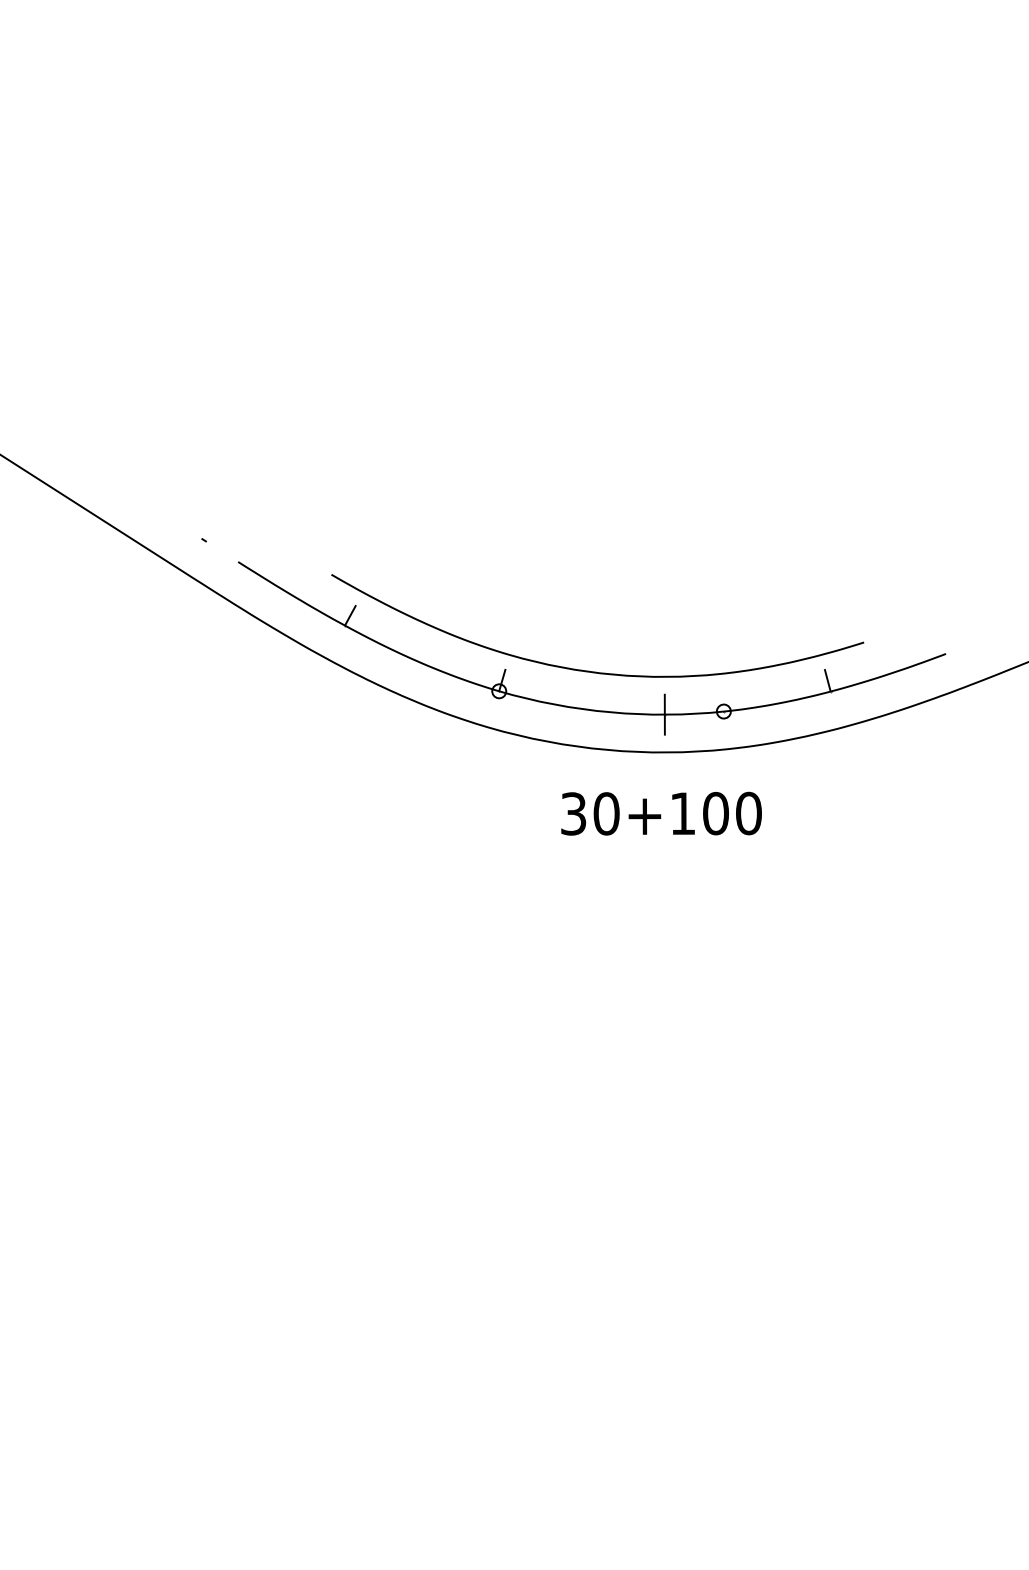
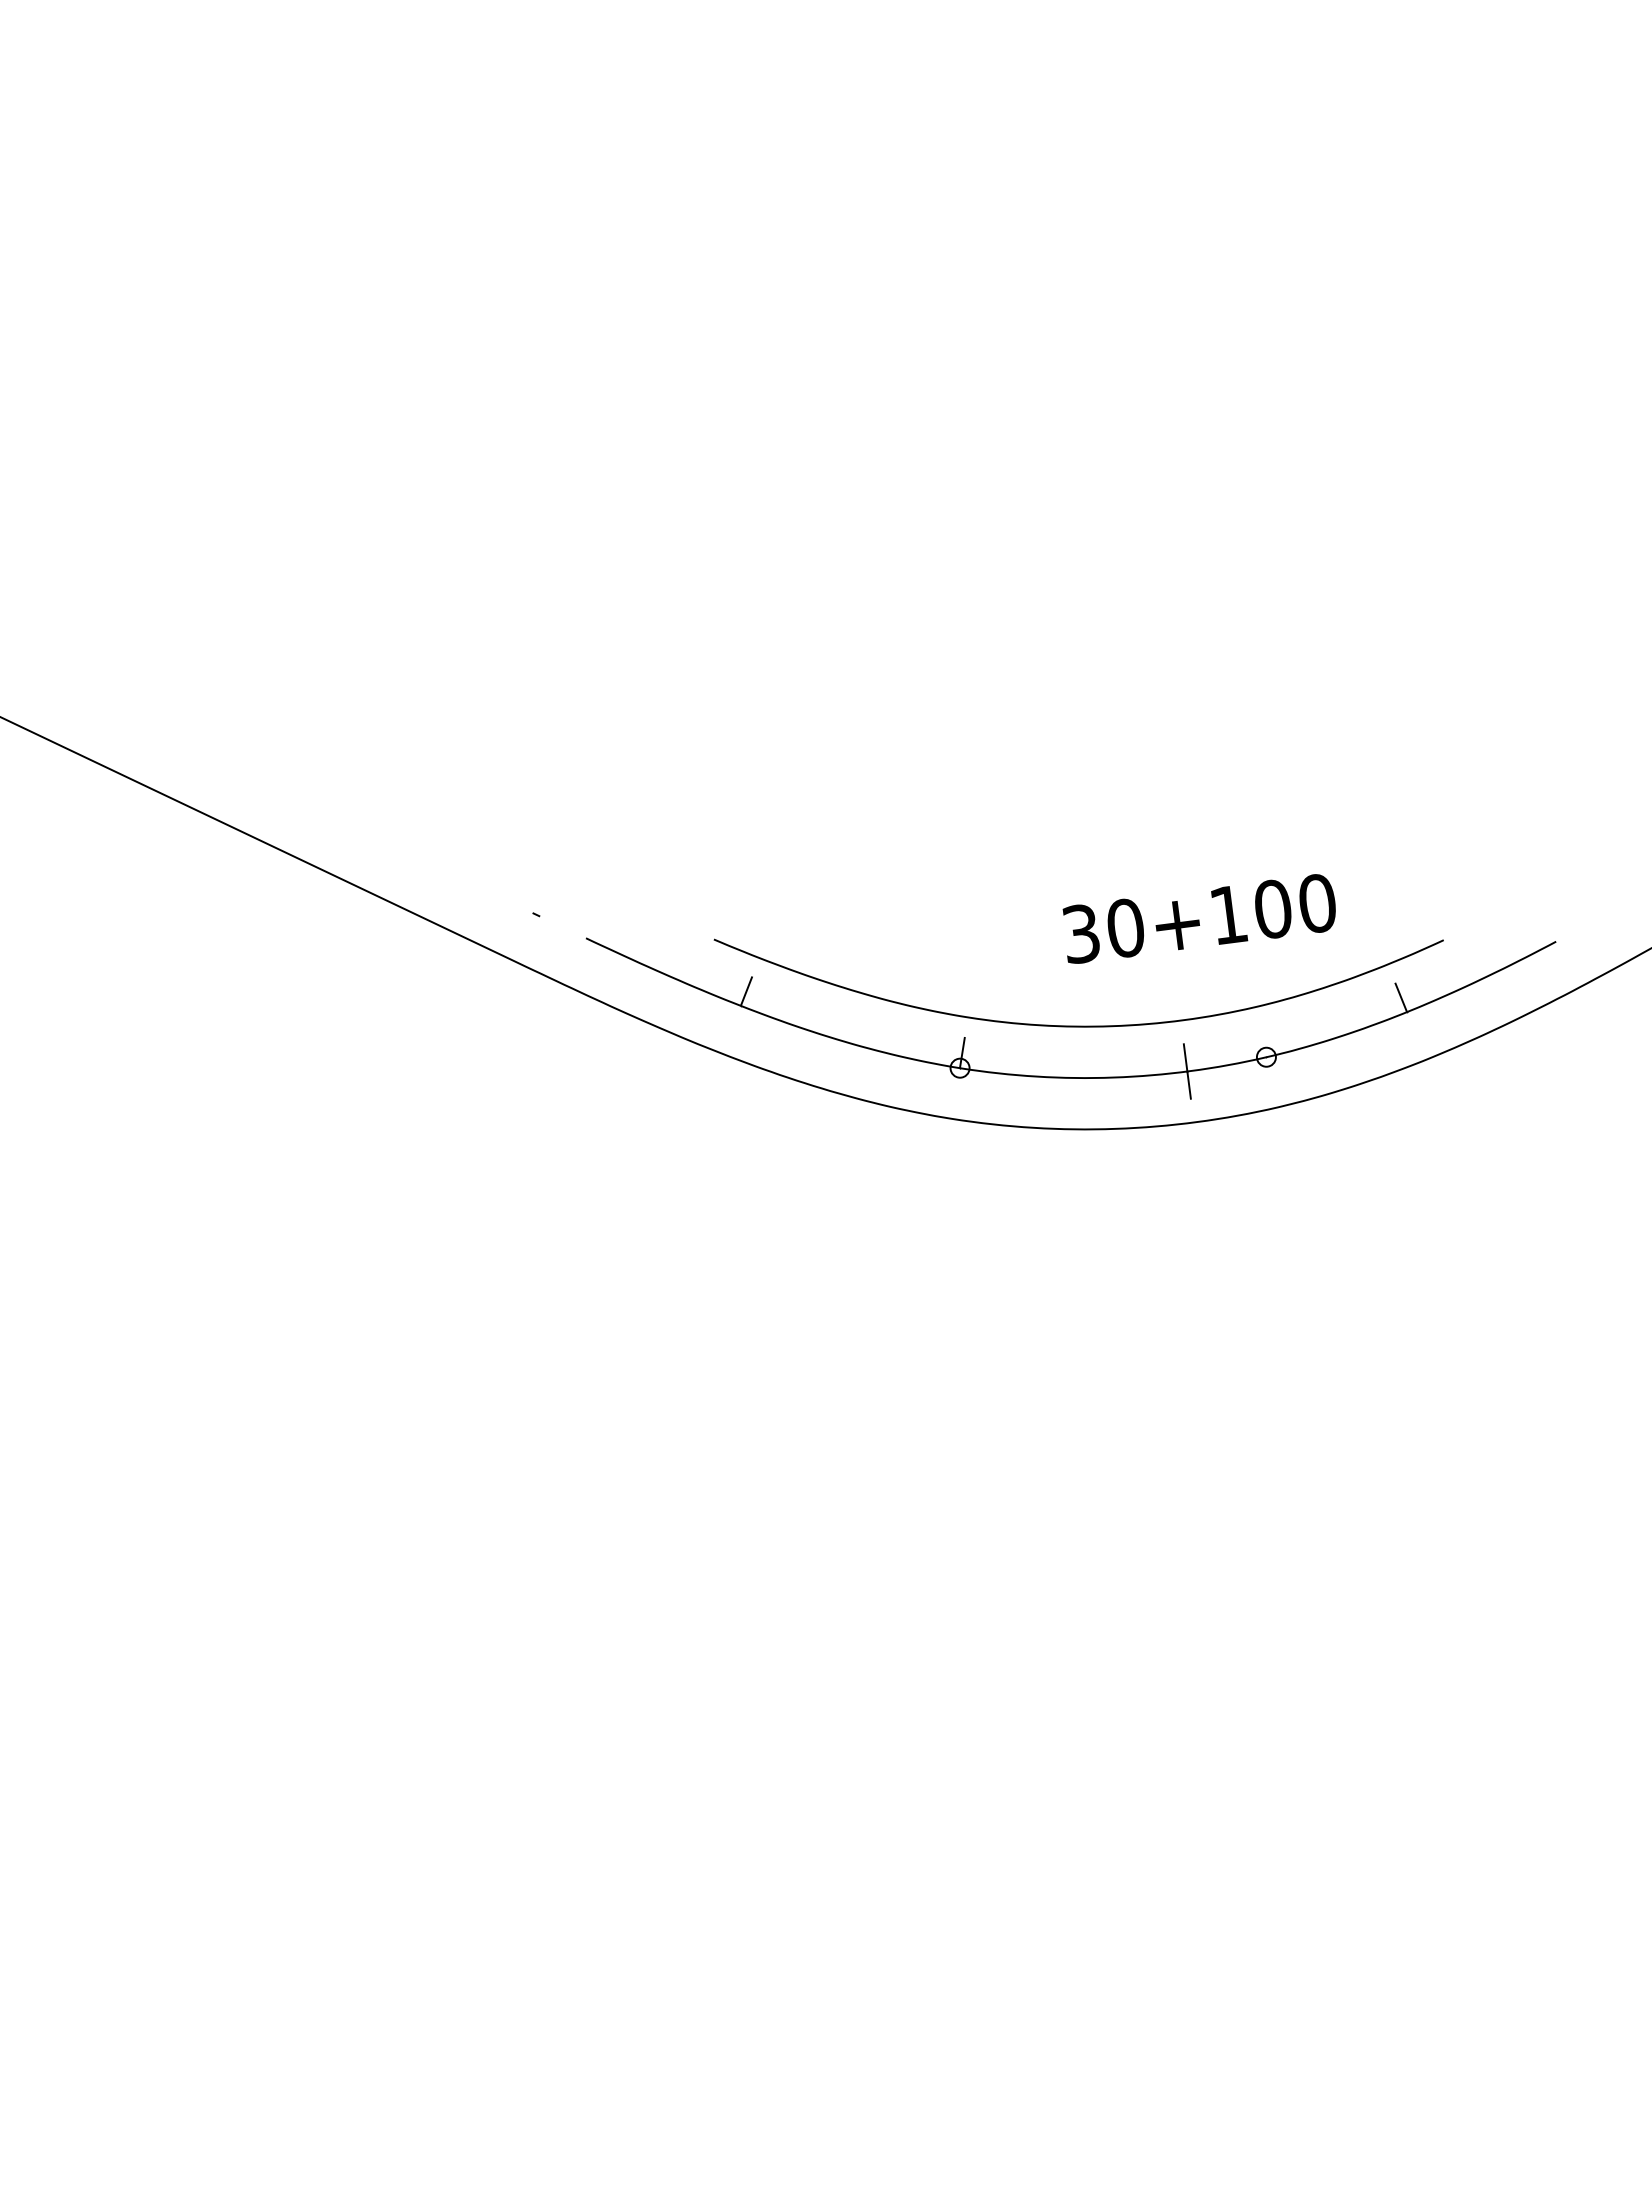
text: (660, 813) -> (1198, 918), moved

